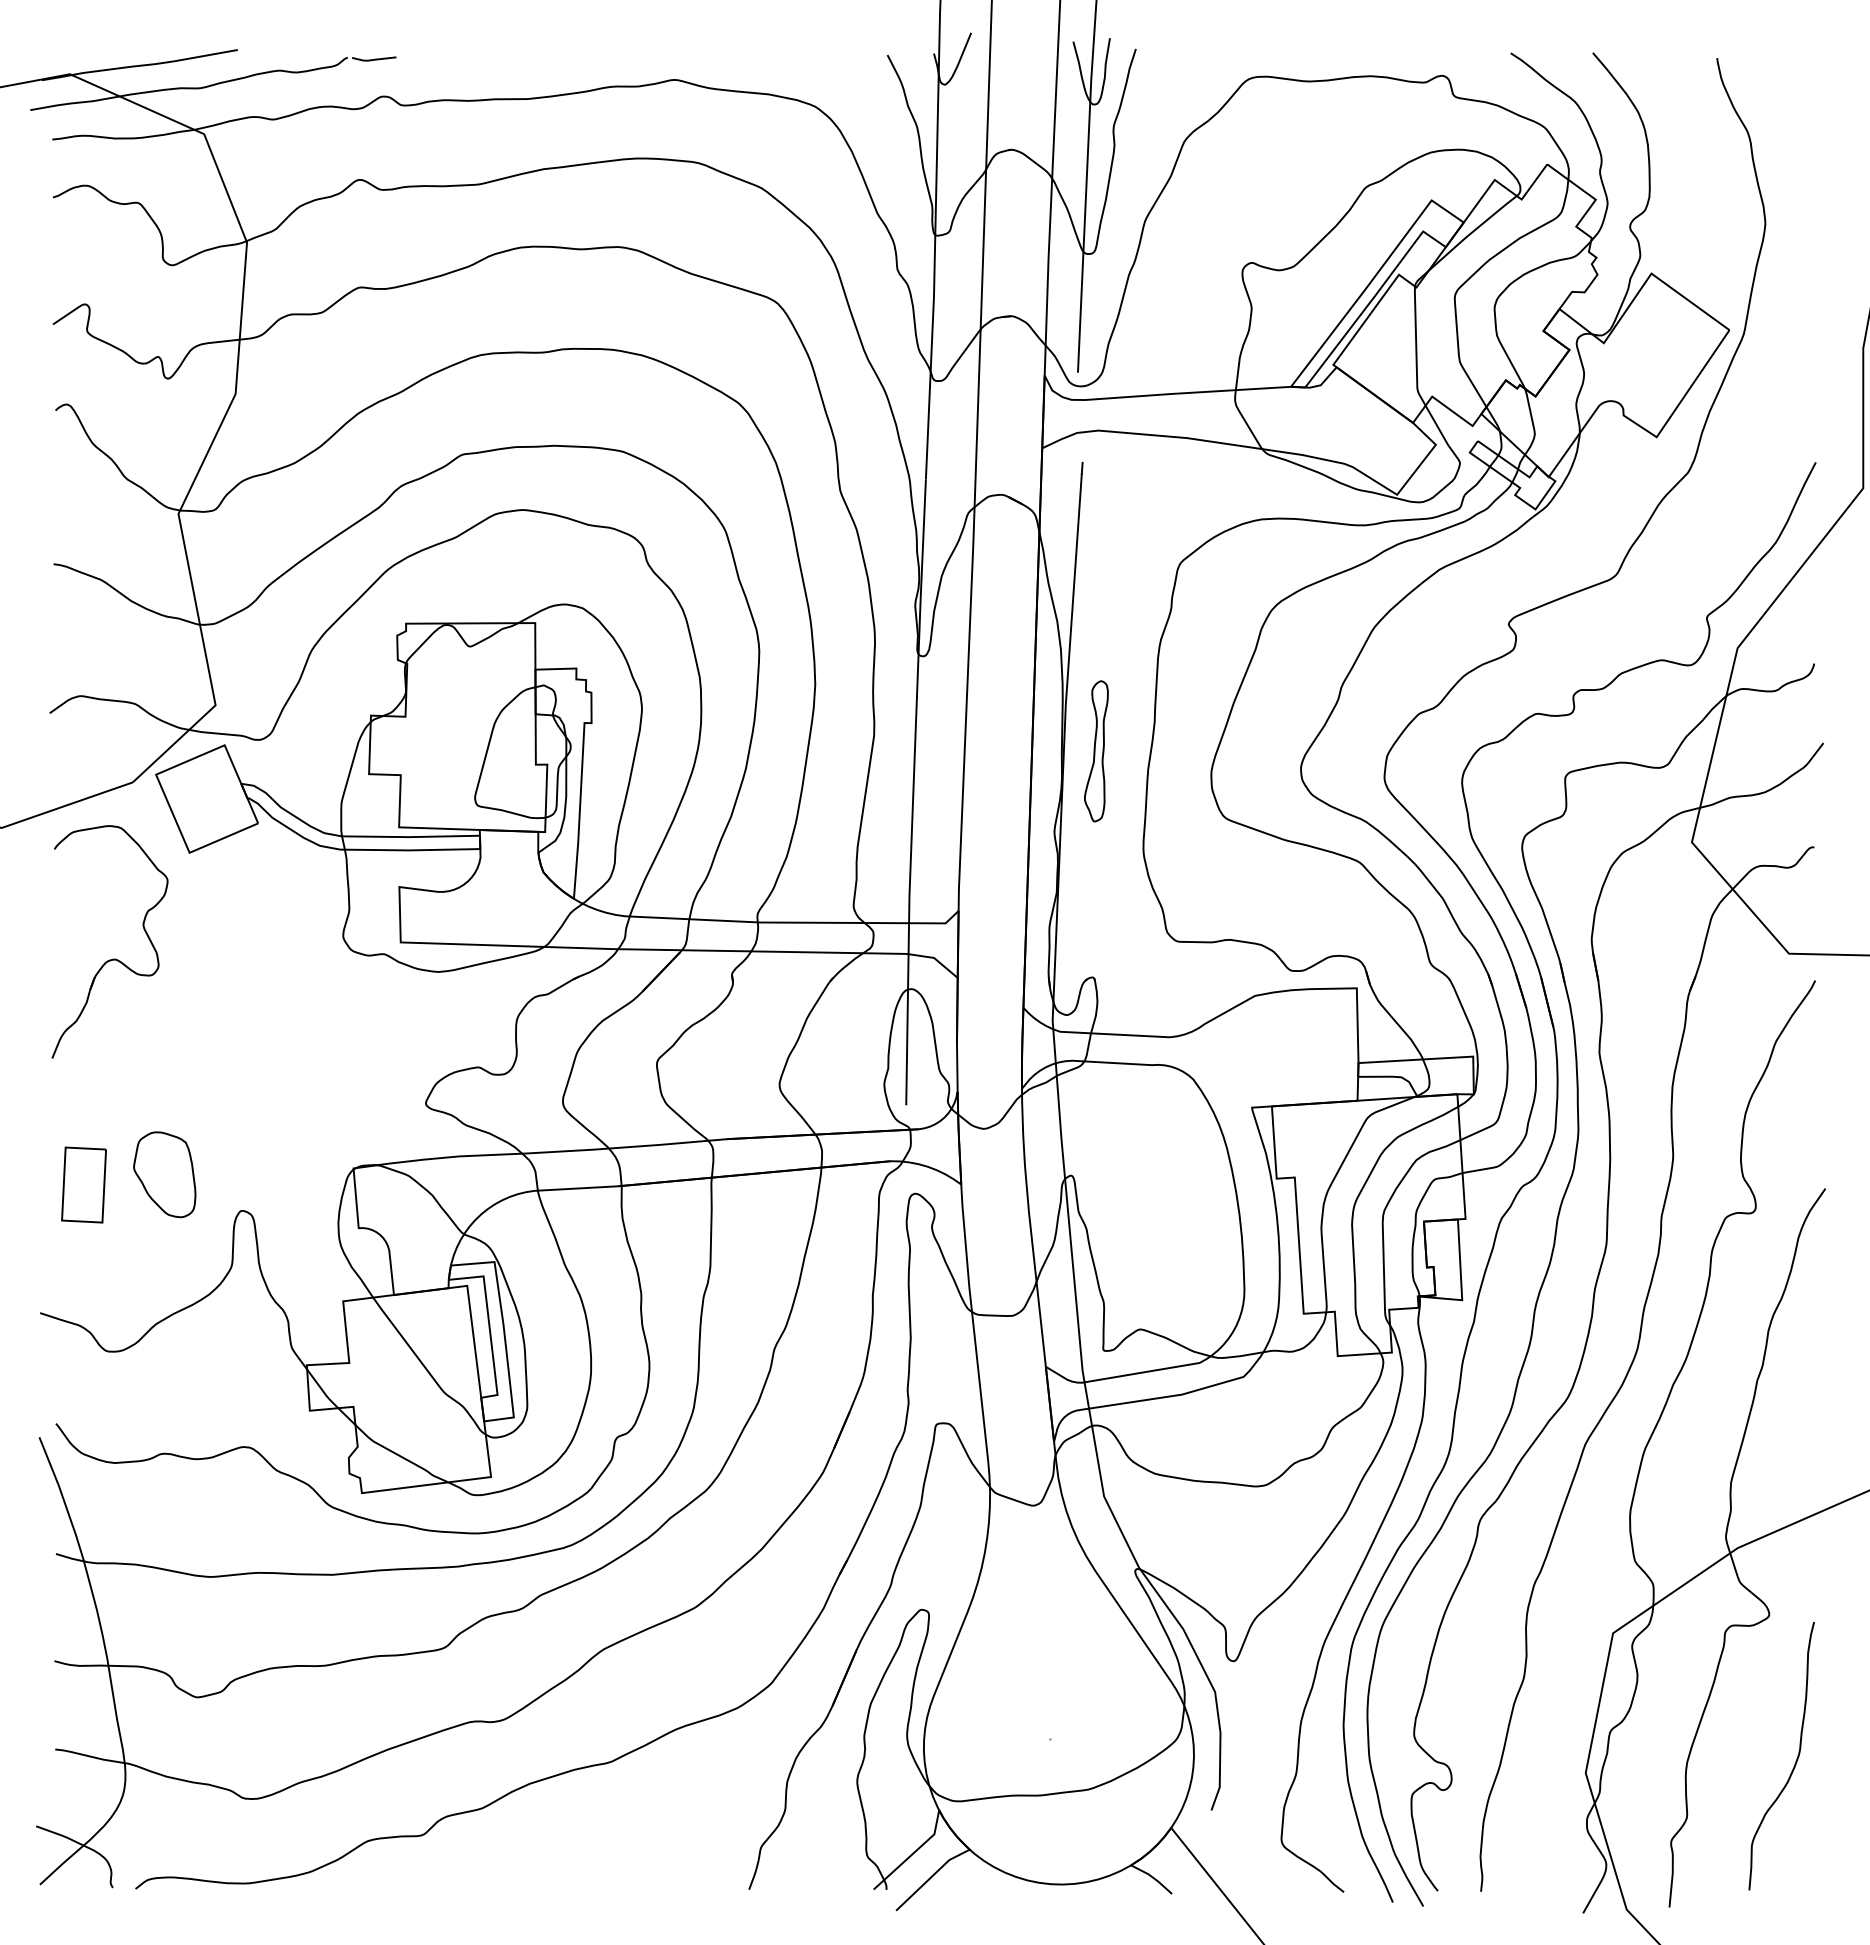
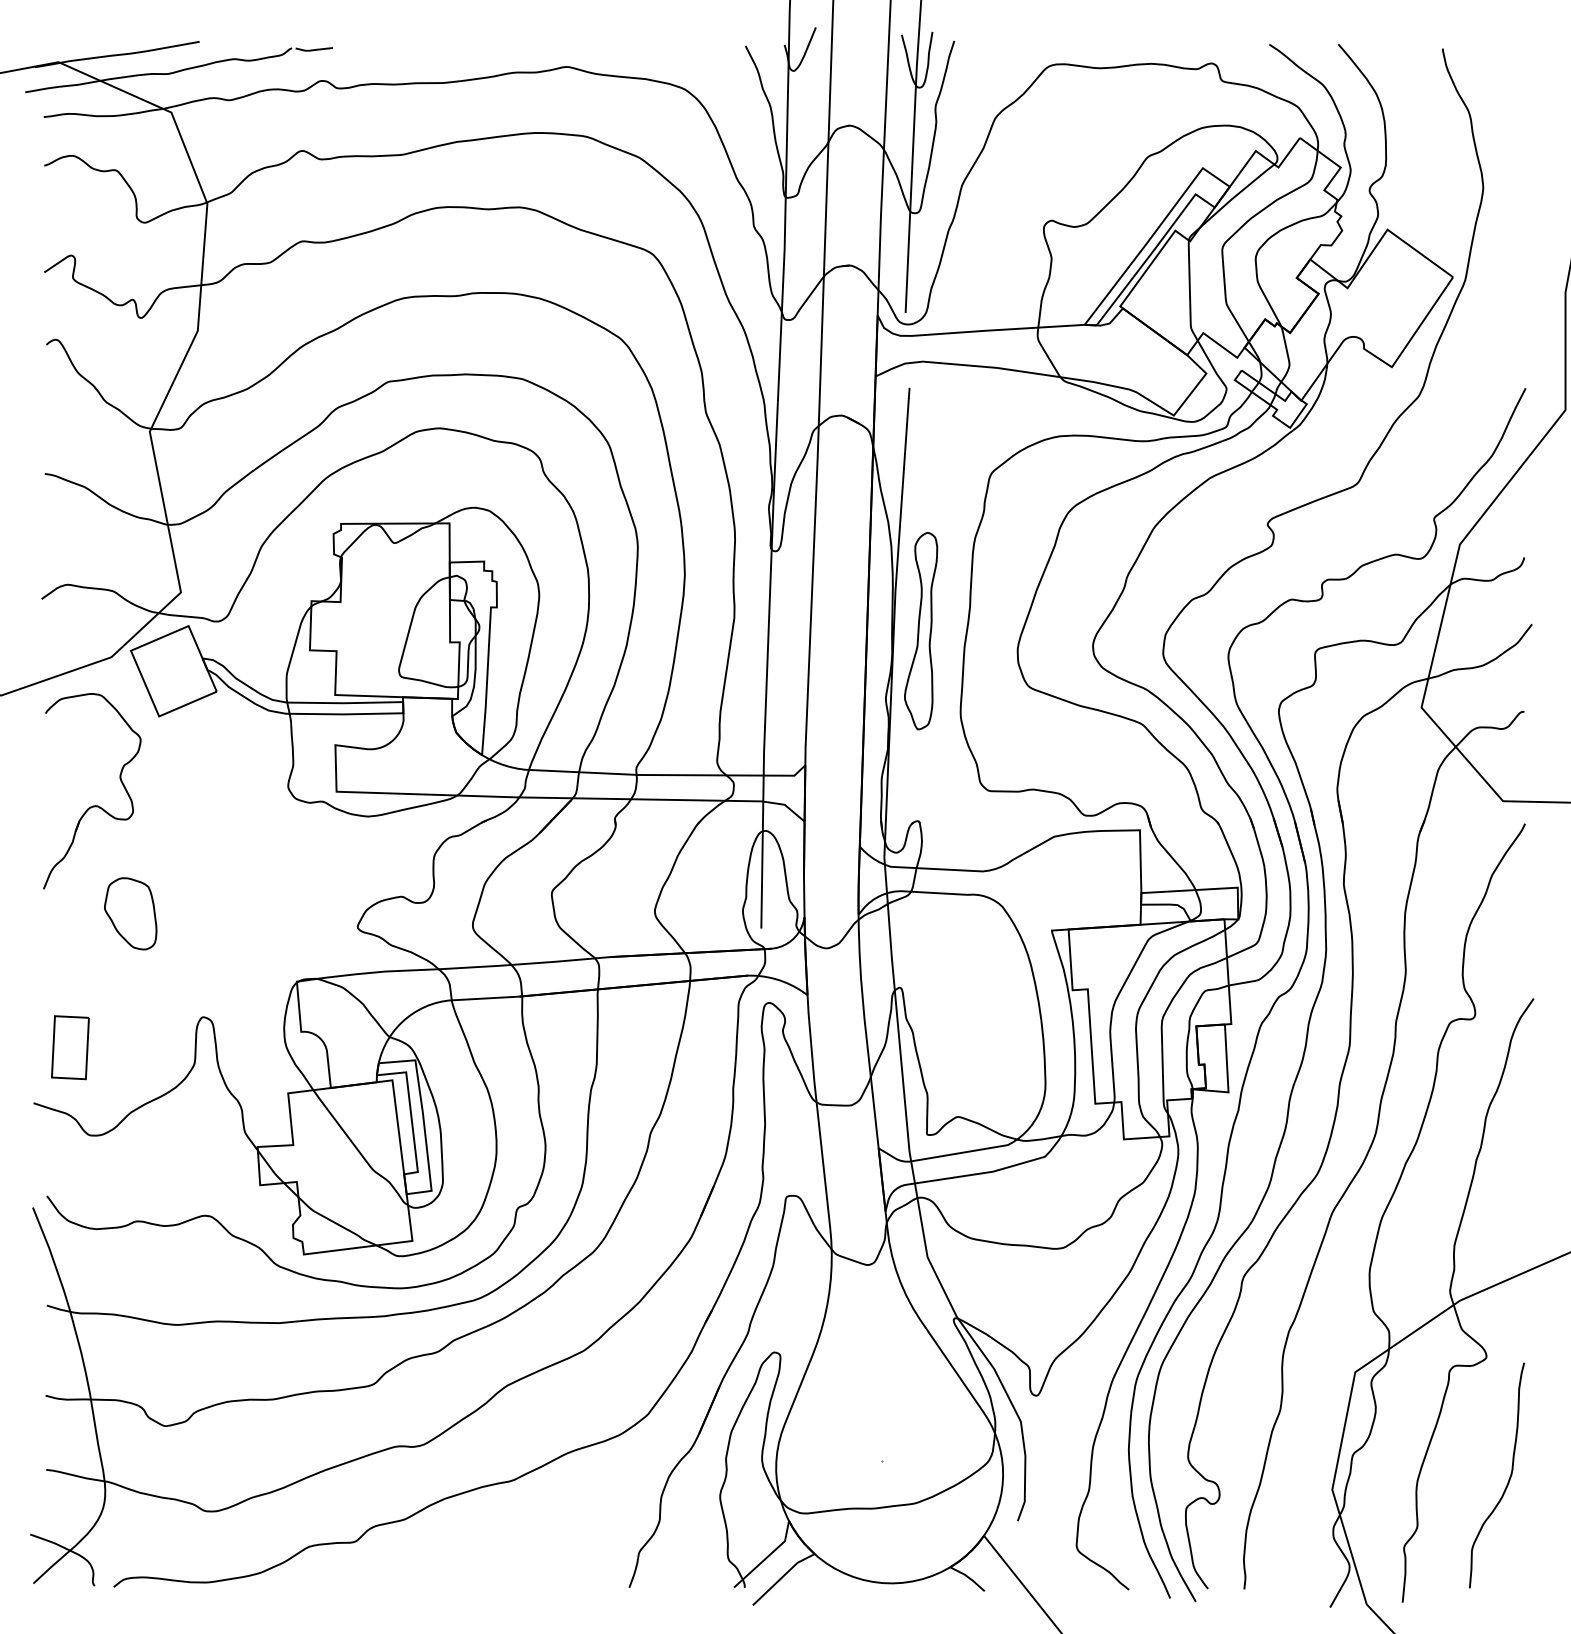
part: (1096, 751) -> (921, 631), size x1.67
part: (164, 1174) -> (130, 913), moved
part: (83, 1184) -> (69, 1047), moved

